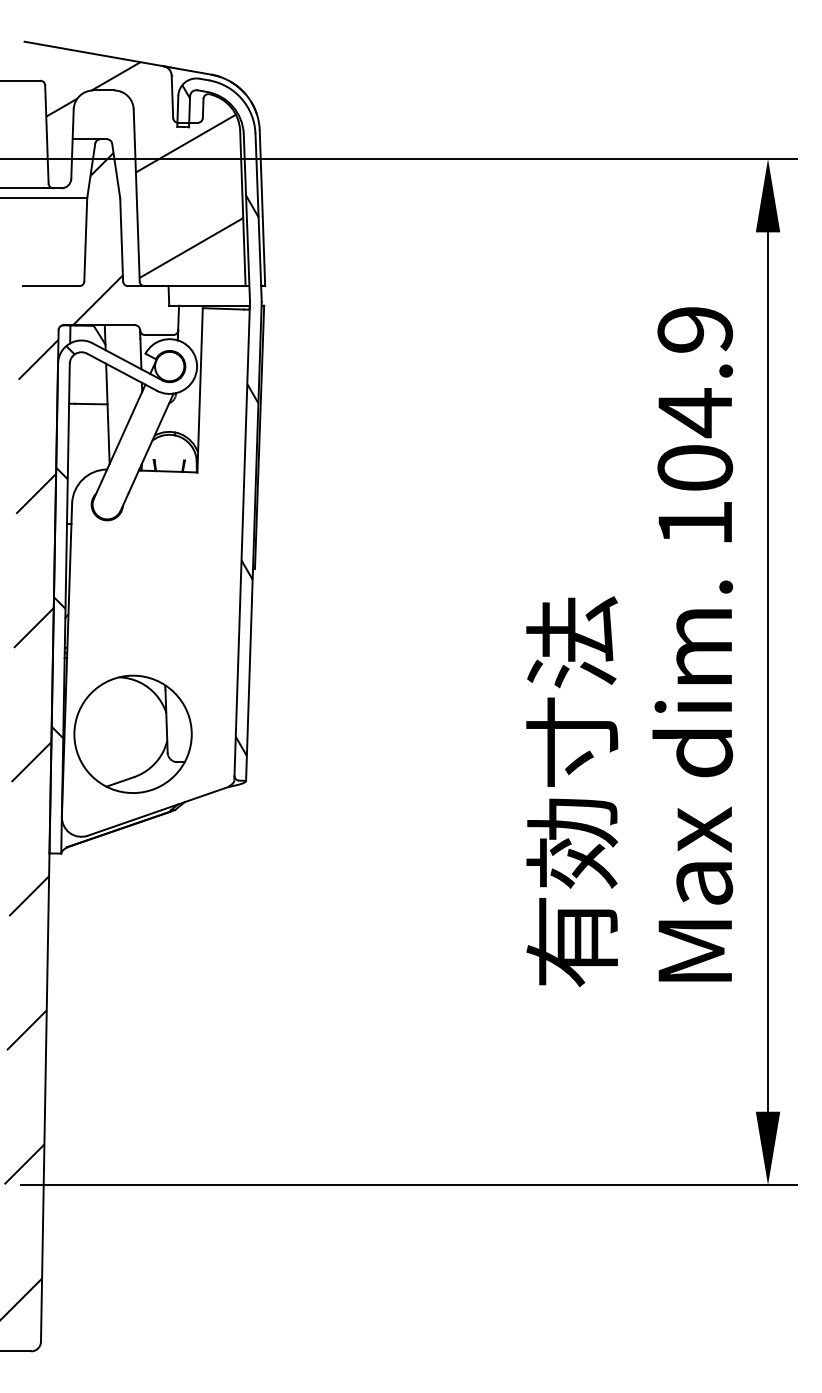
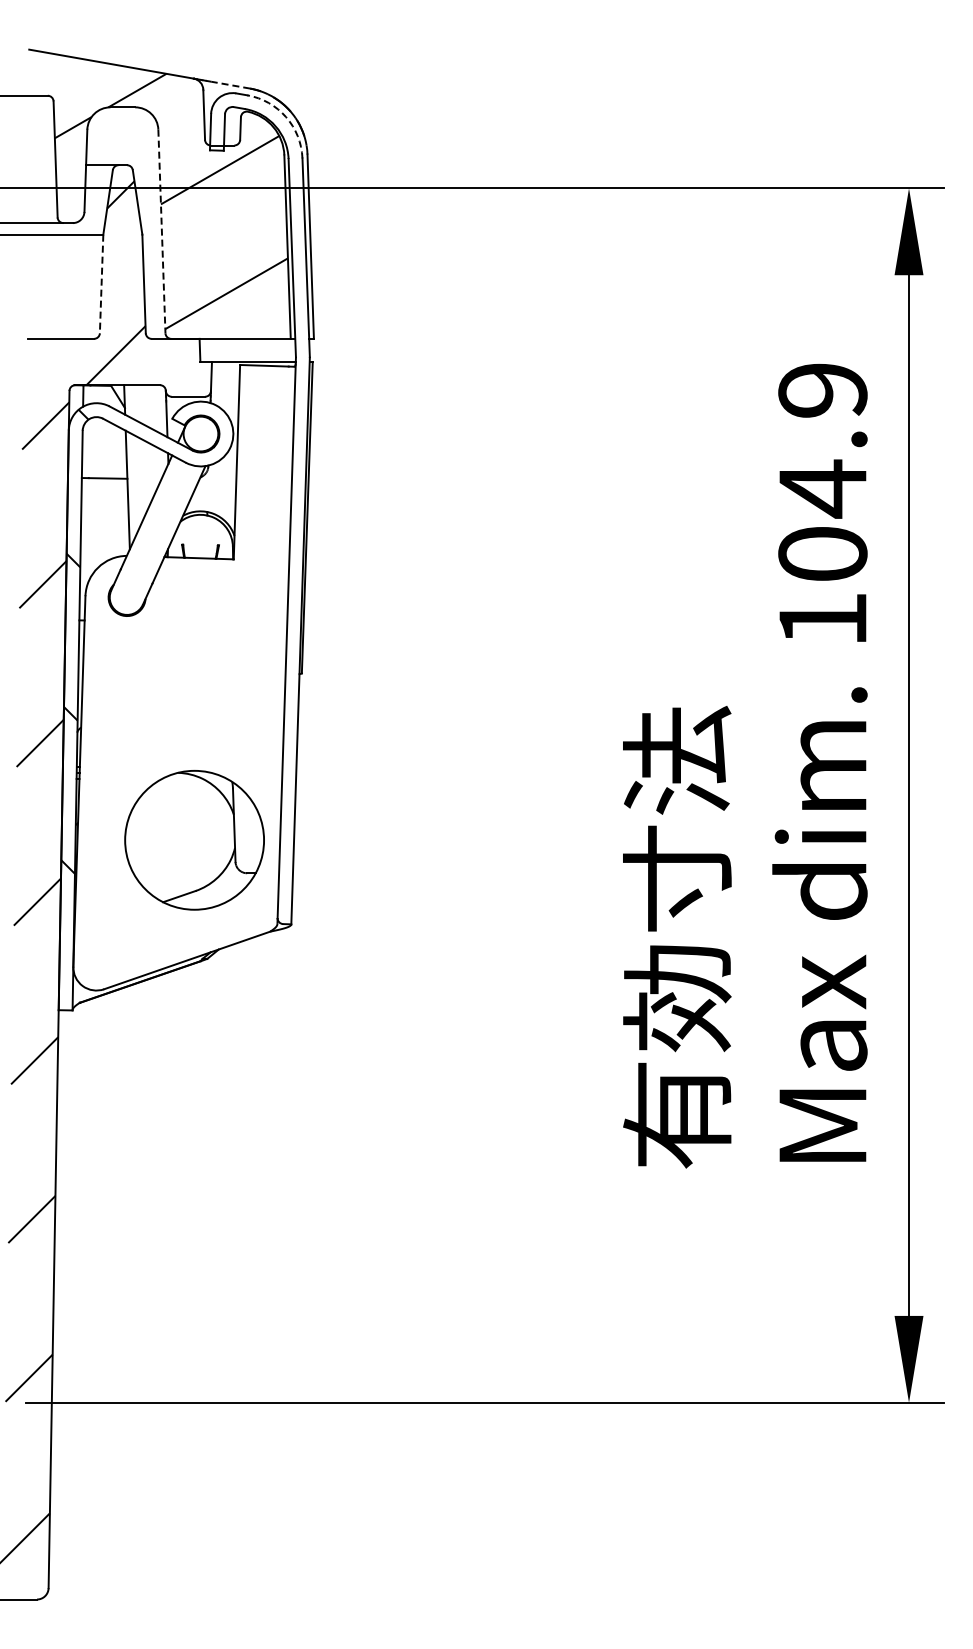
line: (194, 72) -> (230, 85), solid -> dashed
arc: (242, 99) -> (286, 117), solid -> dashed
line: (136, 195) -> (161, 231), solid -> dashed
line: (85, 240) -> (101, 284), solid -> dashed
hatch: (220, 420) -> (260, 497), removed
part: (132, 734) -> (194, 840), moved

